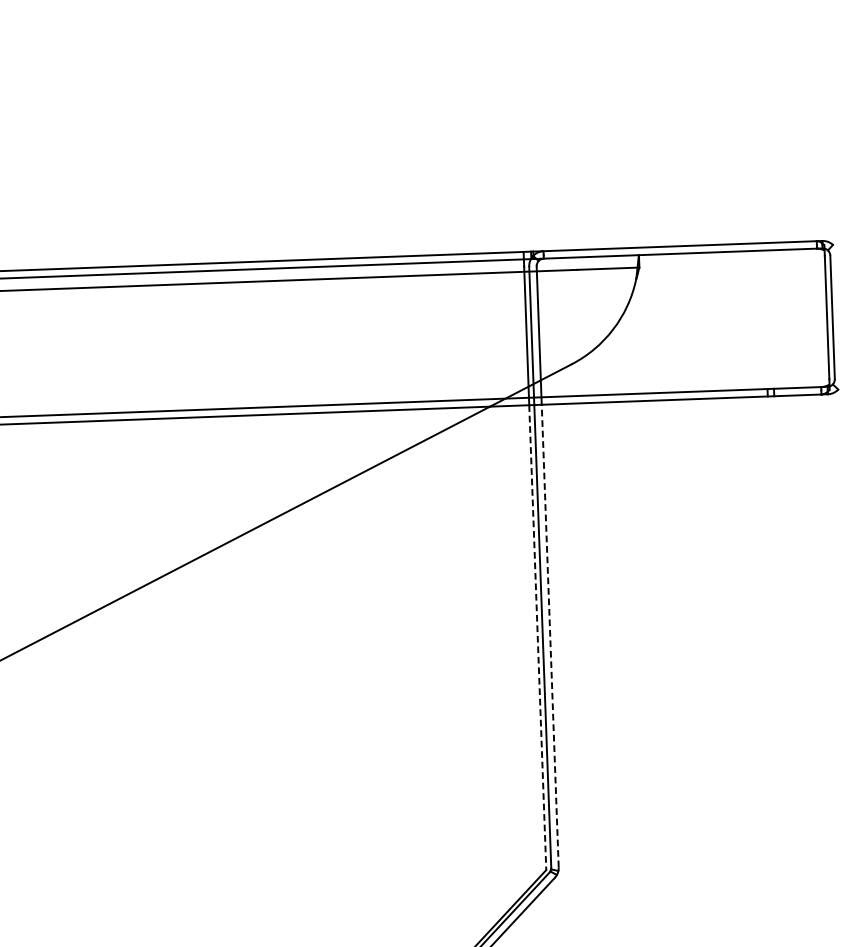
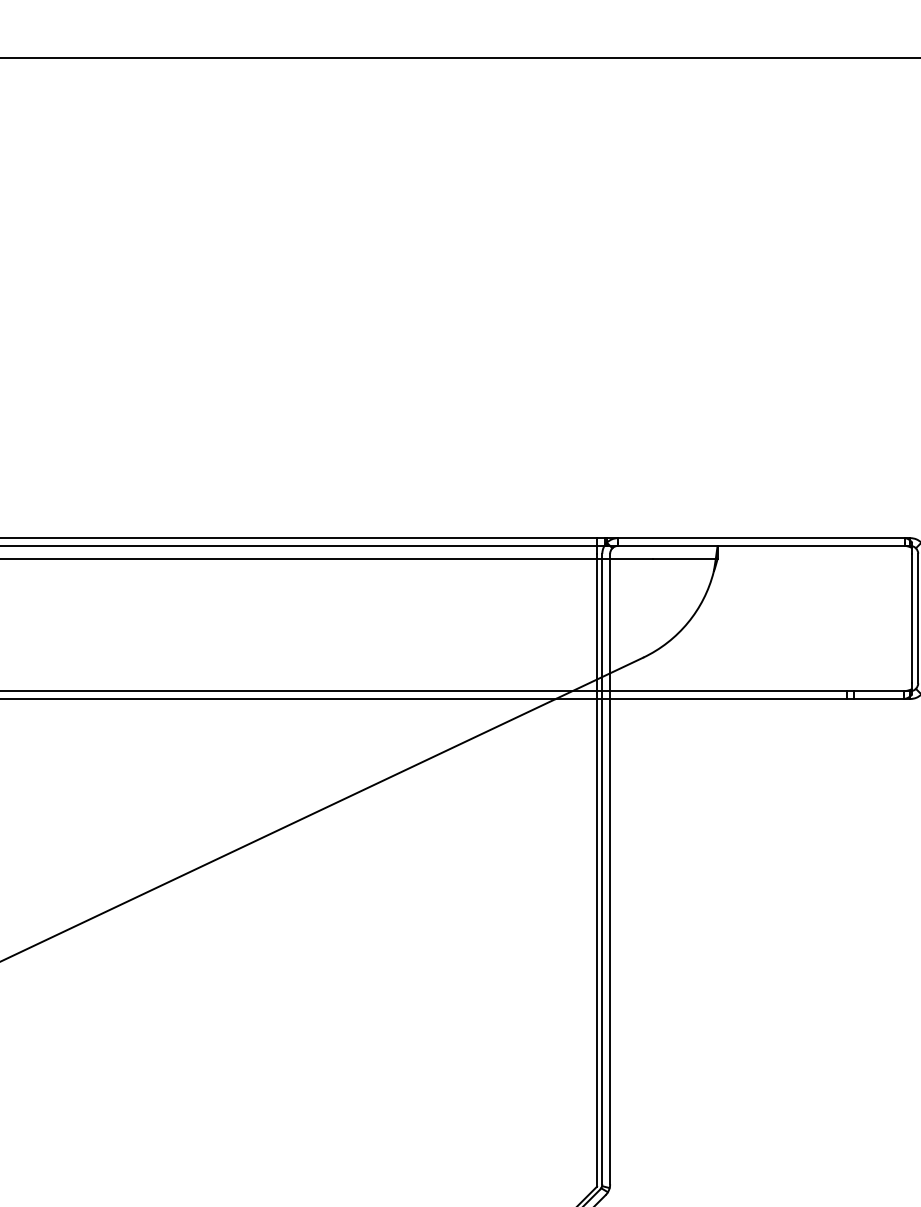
line: (550, 635) -> (610, 941), dashed -> solid
line: (538, 637) -> (597, 942), dashed -> solid

